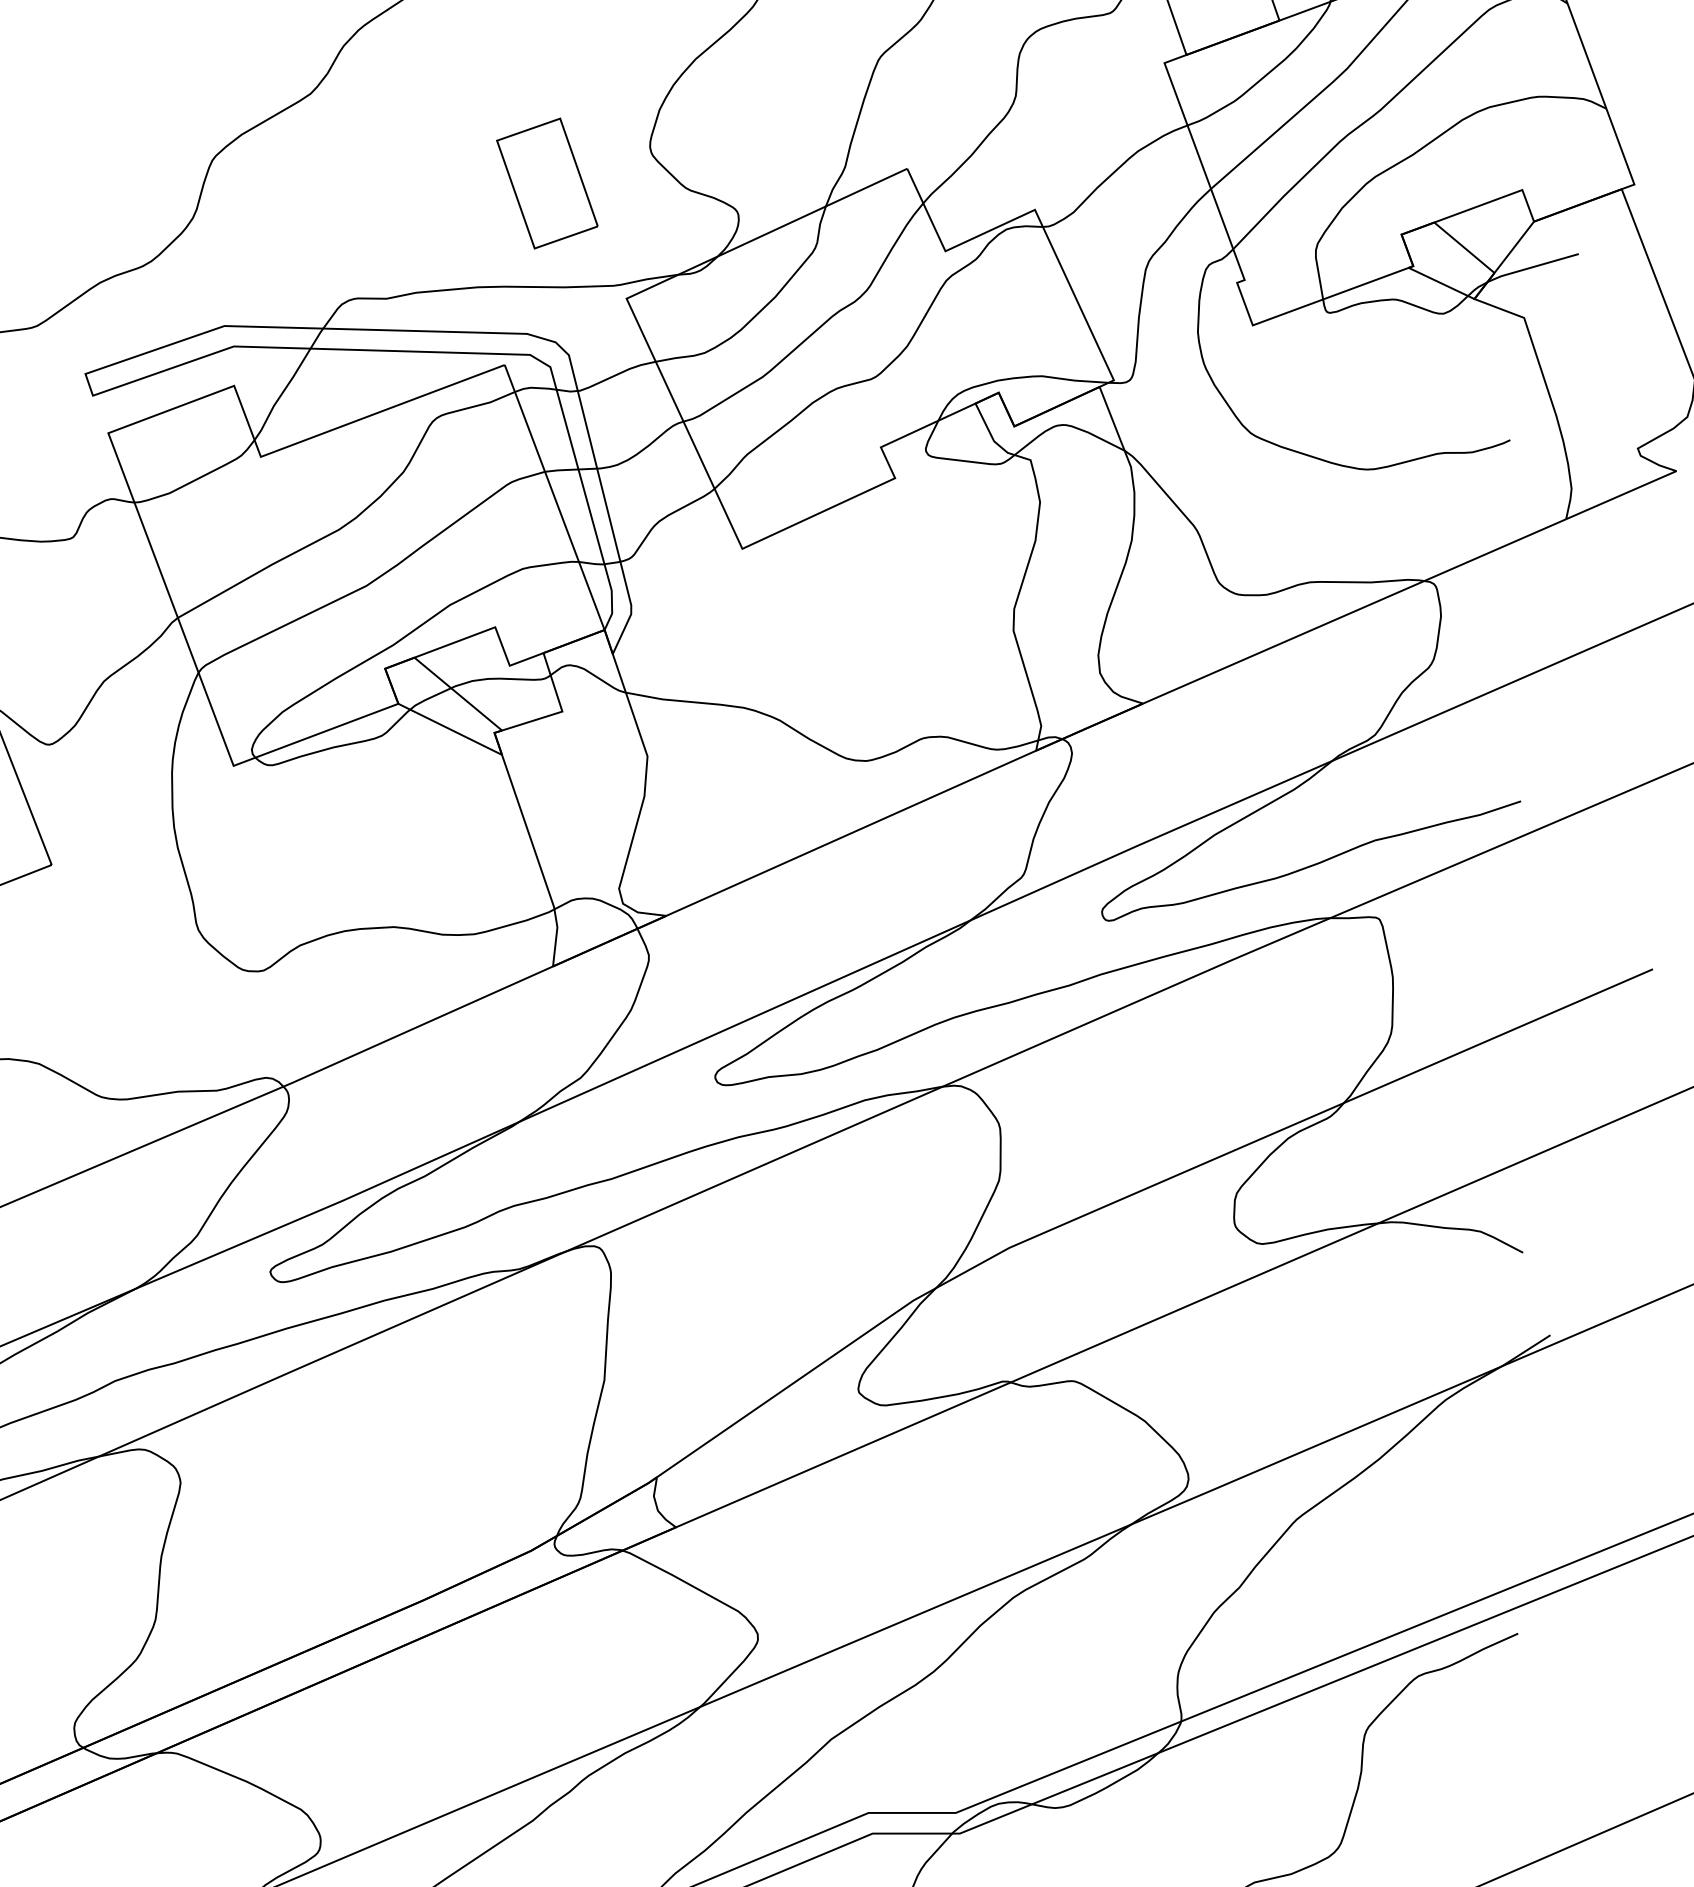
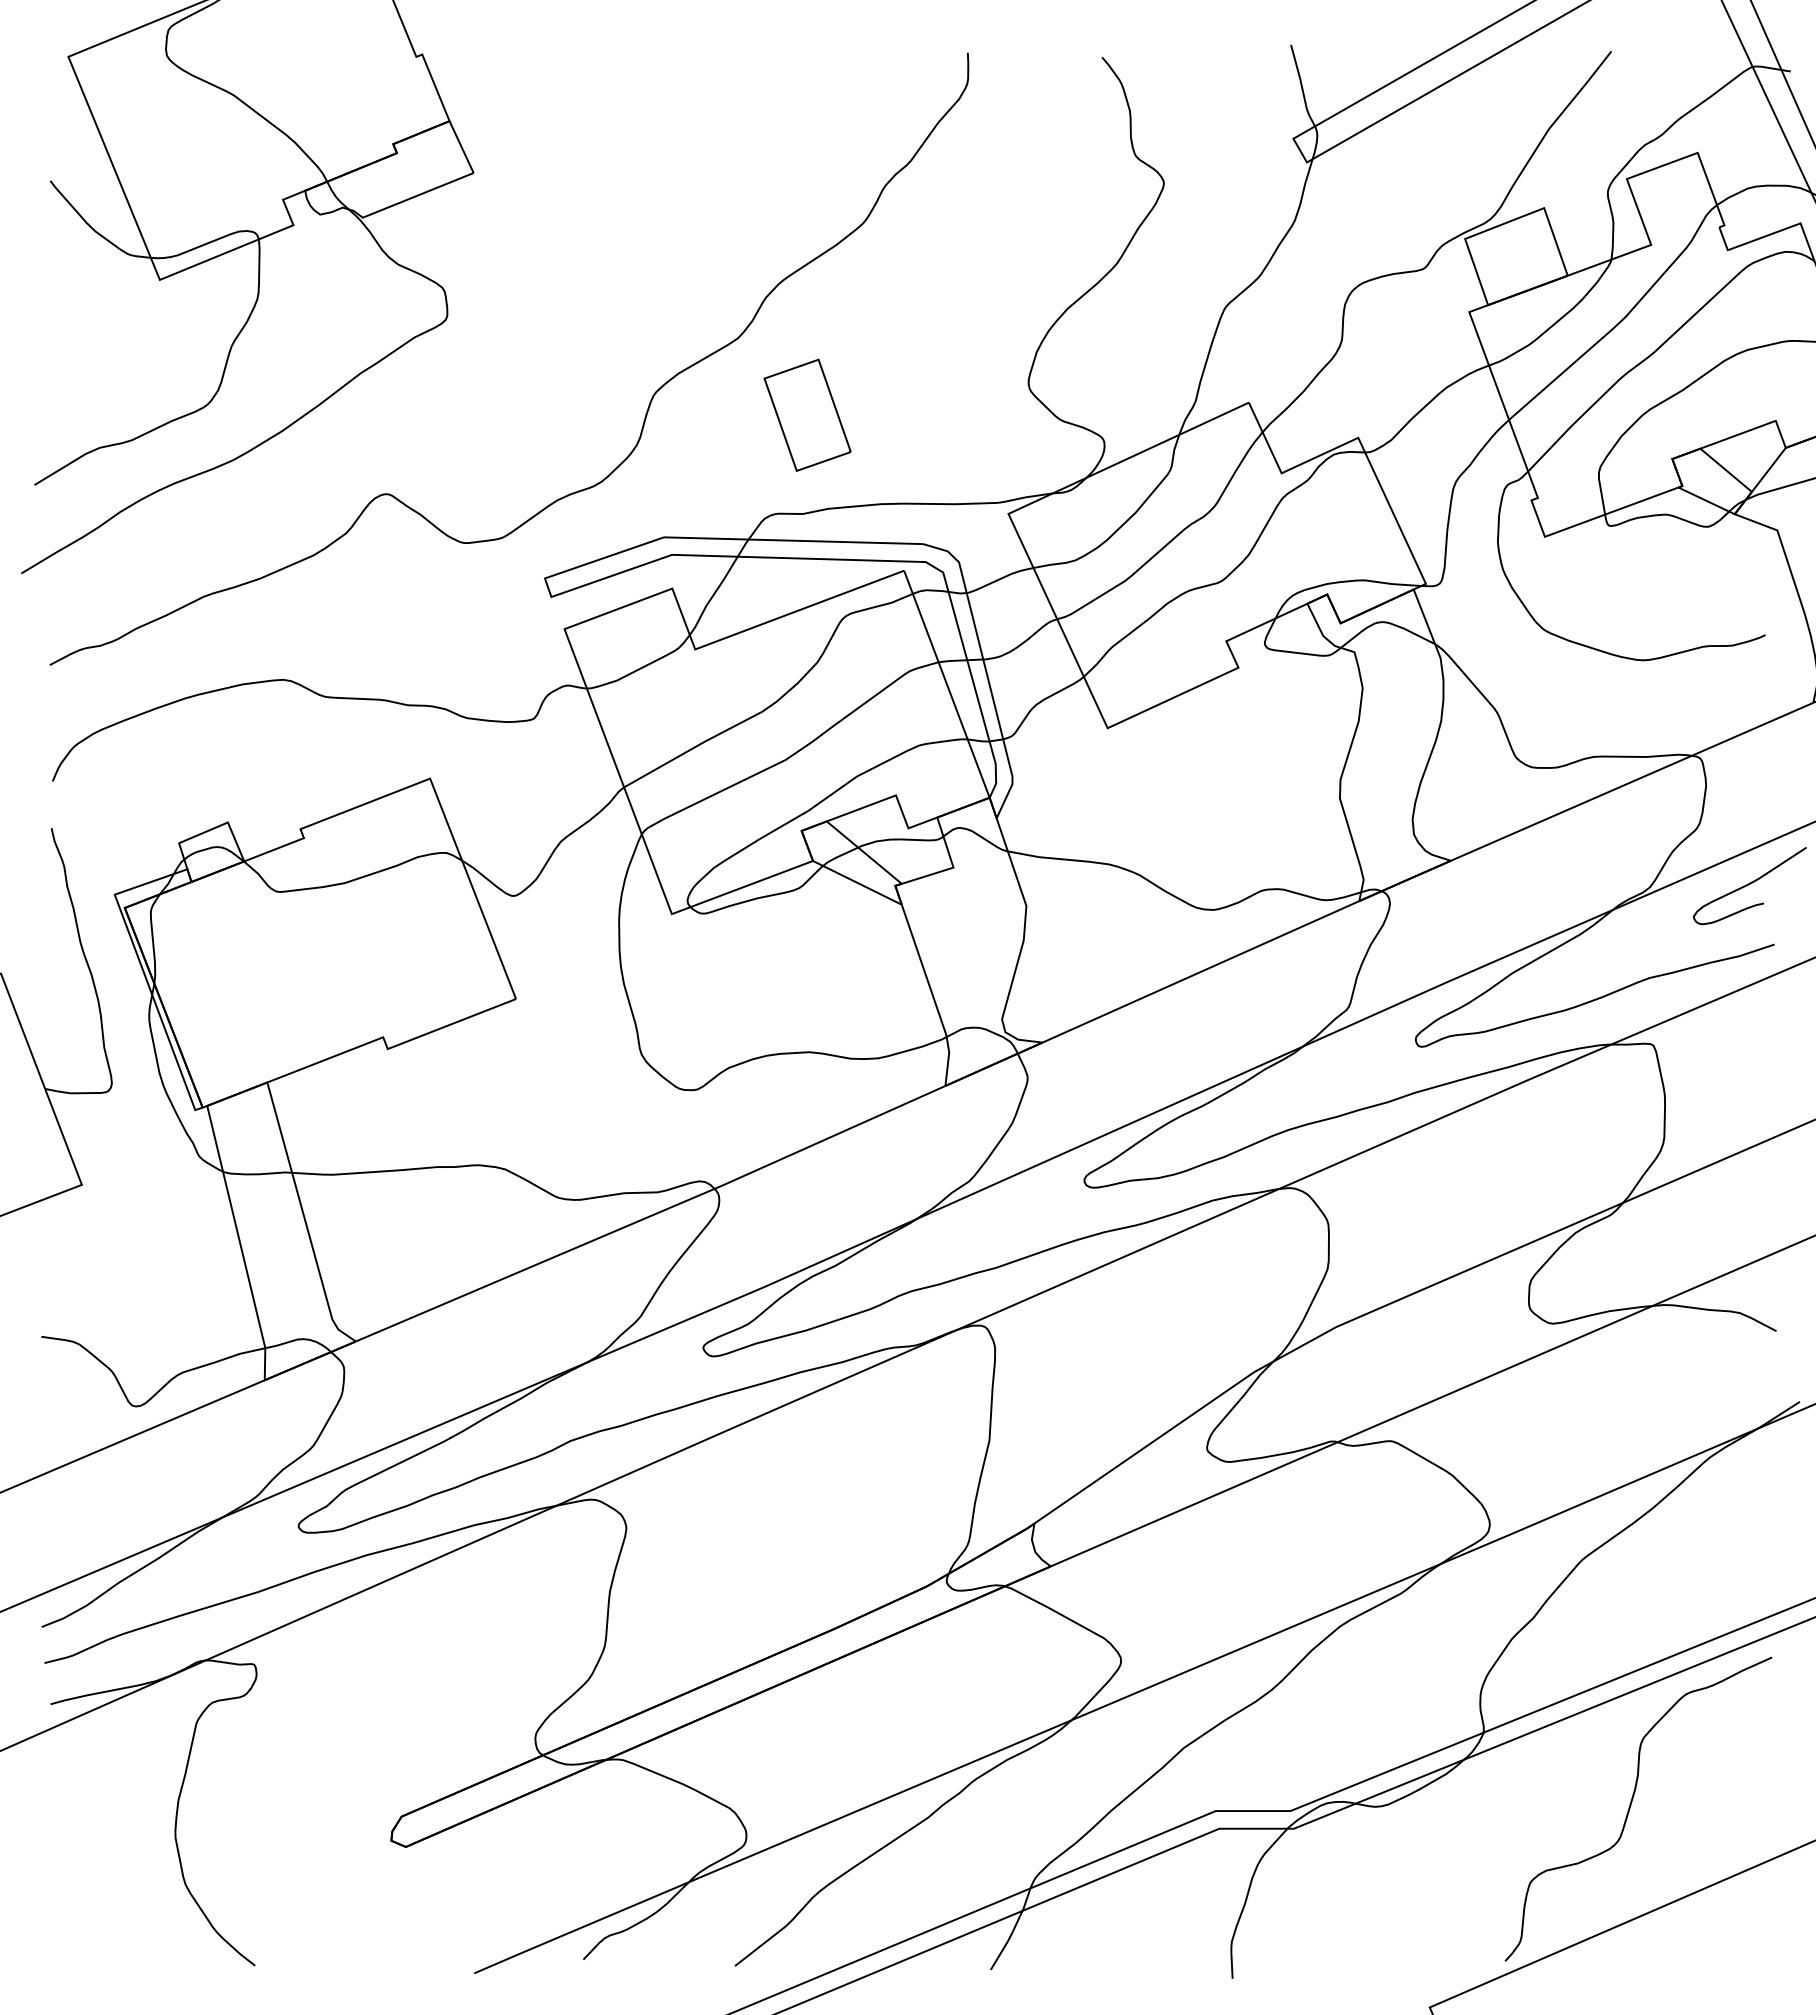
part: (547, 182) -> (807, 414), moved
curve: (1490, 732) -> (1748, 885), added

